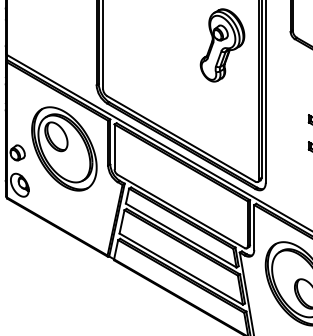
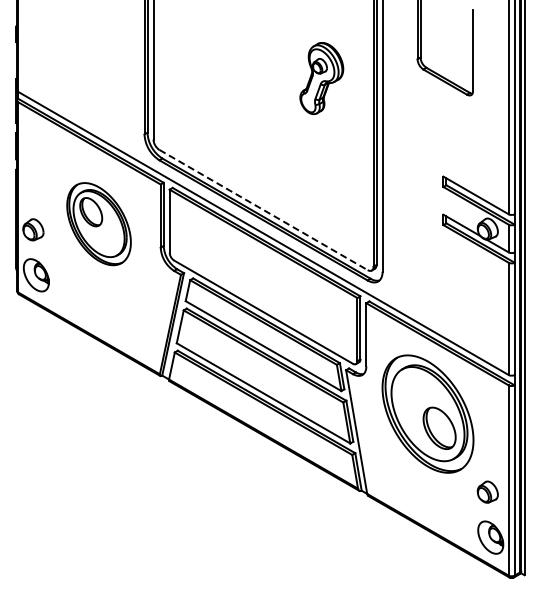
part: (222, 45) -> (321, 78), size x0.7
line: (181, 139) -> (263, 210), solid -> dashed
part: (63, 148) -> (98, 223), size x0.7

